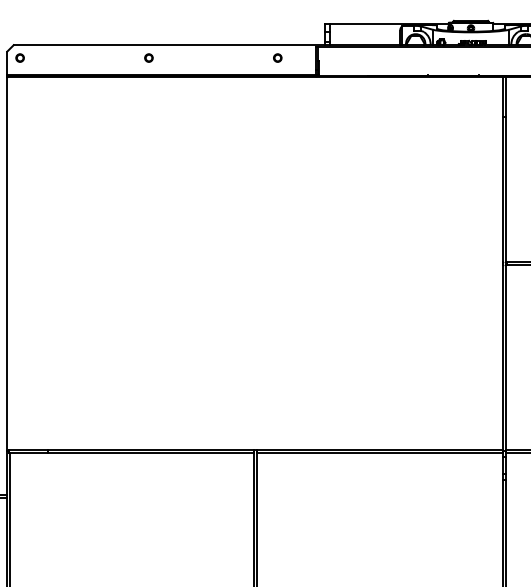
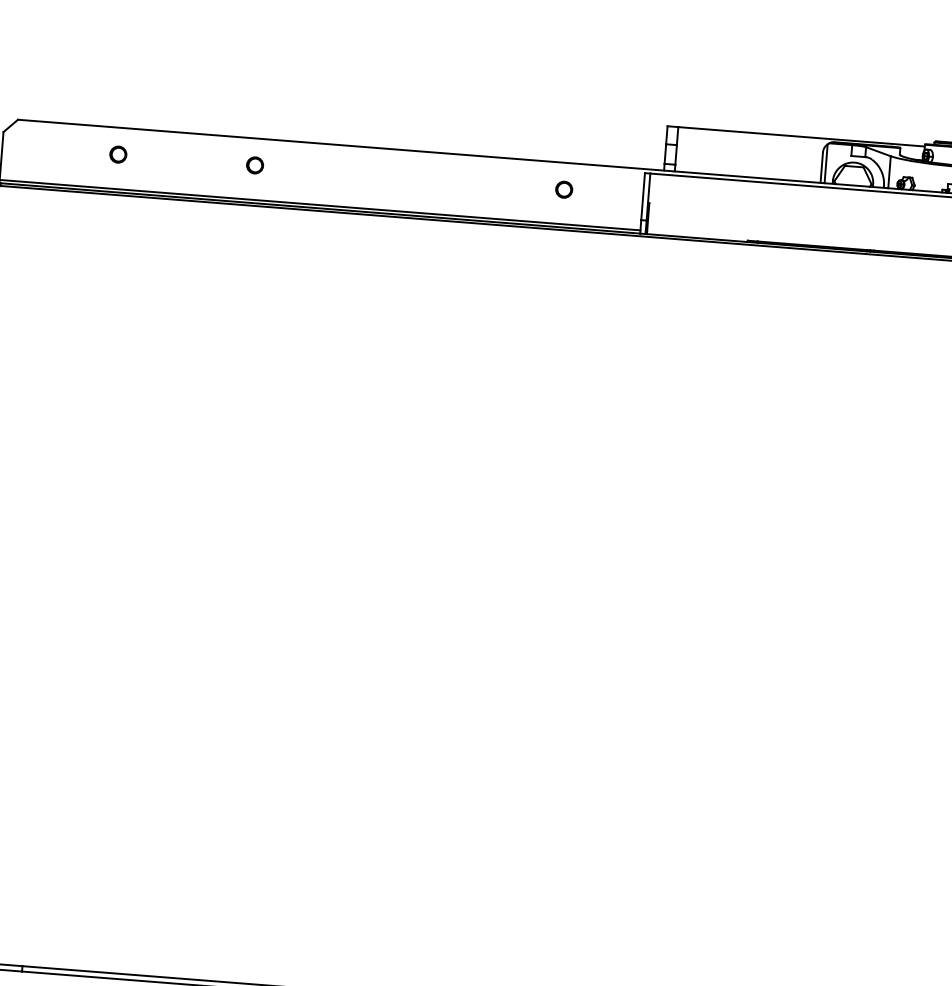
part: (19, 57) -> (117, 153), moved
part: (148, 57) -> (254, 164), moved

